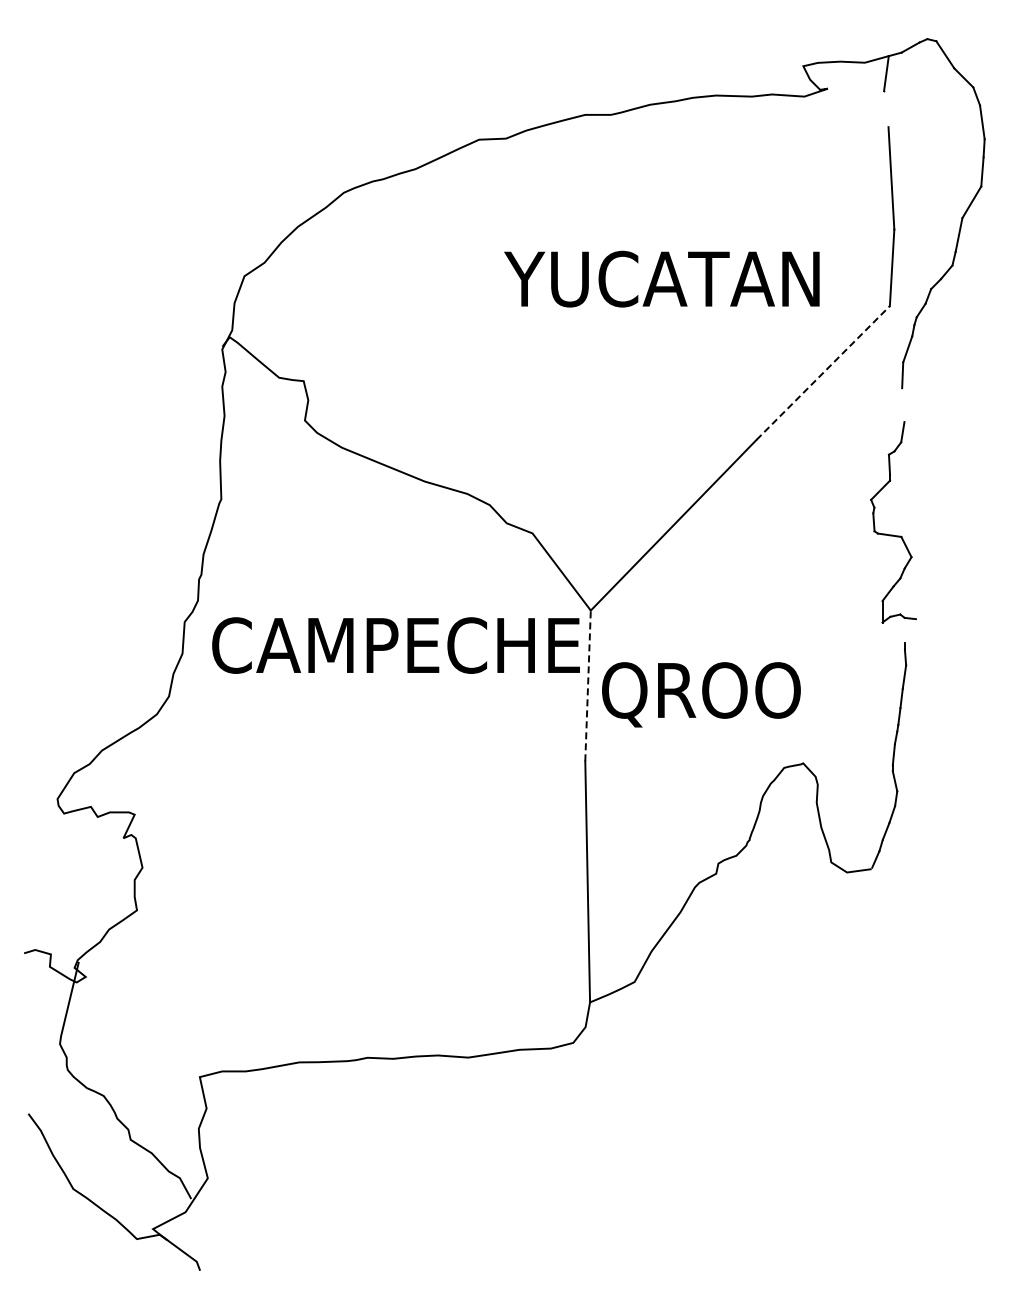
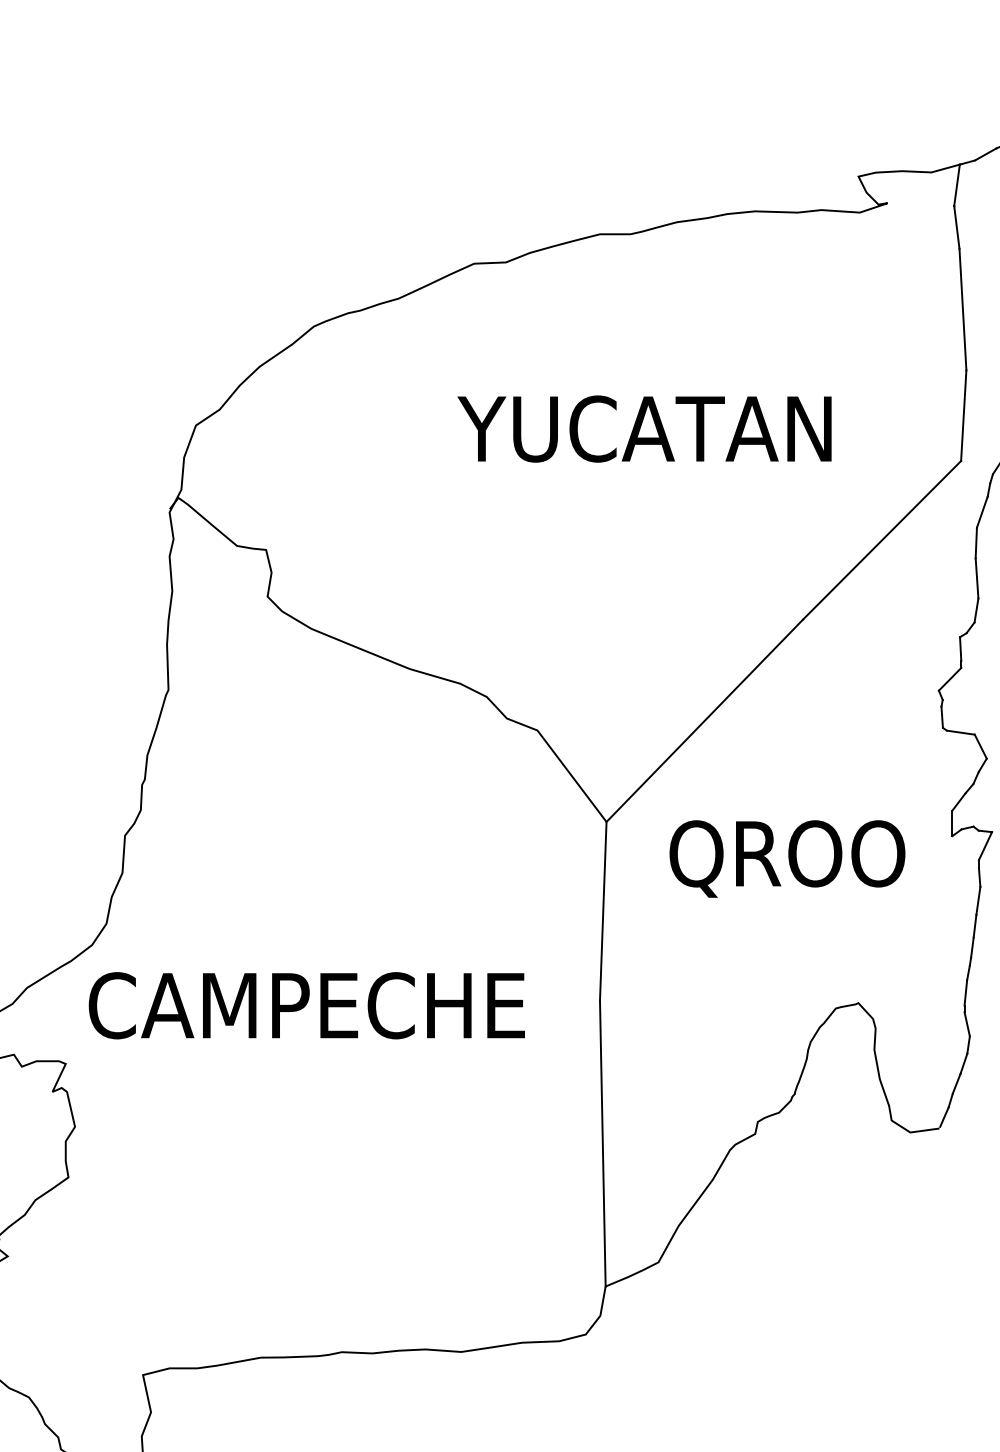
line: (886, 109) -> (957, 227), added
text: (661, 278) -> (644, 428), moved
line: (823, 372) -> (882, 539), dashed -> solid
line: (903, 405) -> (977, 578), added
line: (909, 630) -> (984, 845), added
text: (395, 645) -> (306, 1005), moved
line: (588, 685) -> (603, 910), dashed -> solid
text: (701, 694) -> (787, 858), moved

